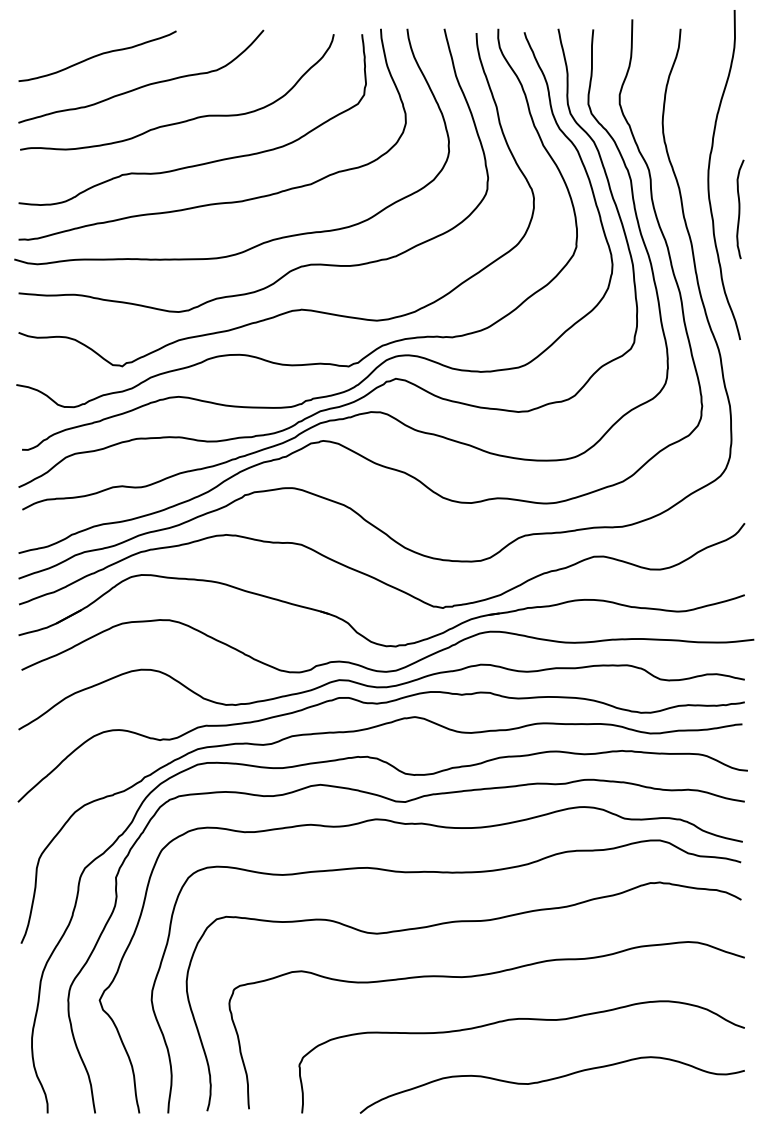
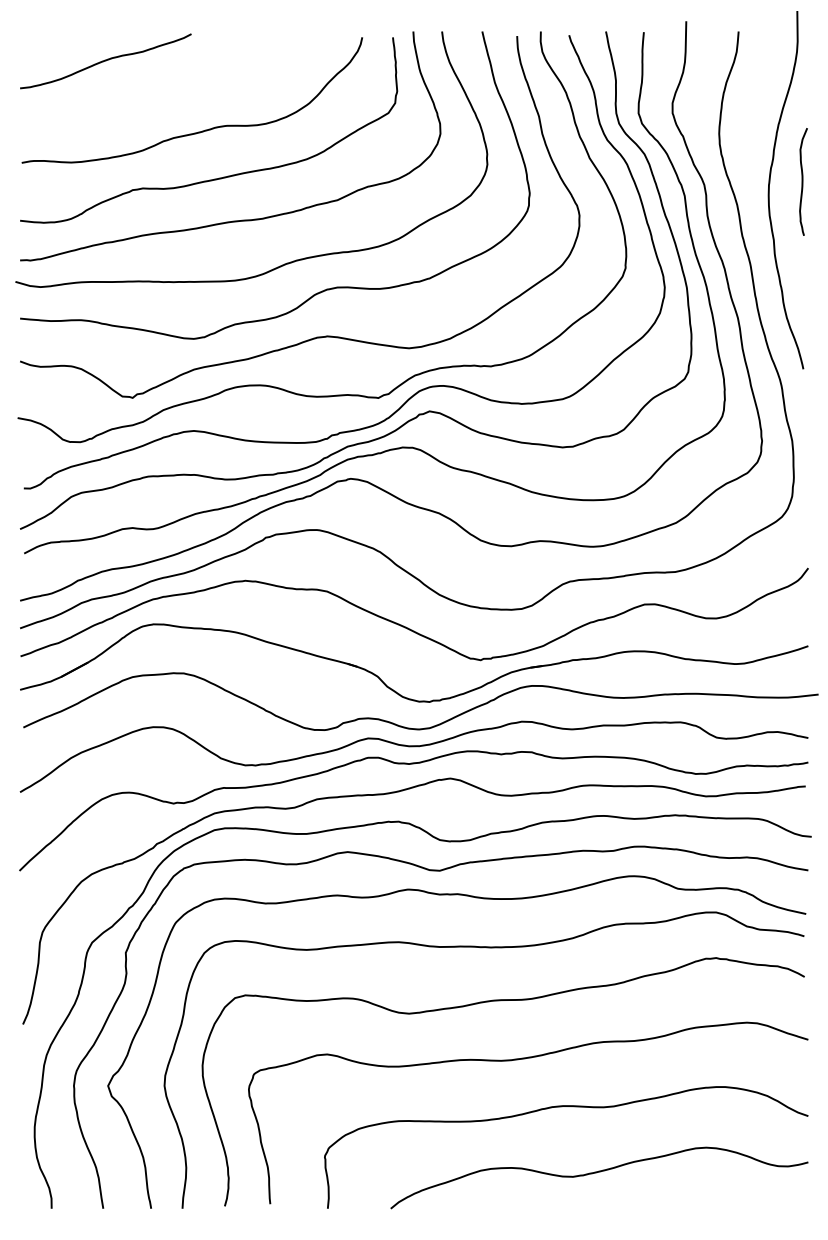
curve: (145, 84) -> (157, 91), removed
curve: (740, 209) -> (803, 182), moved

